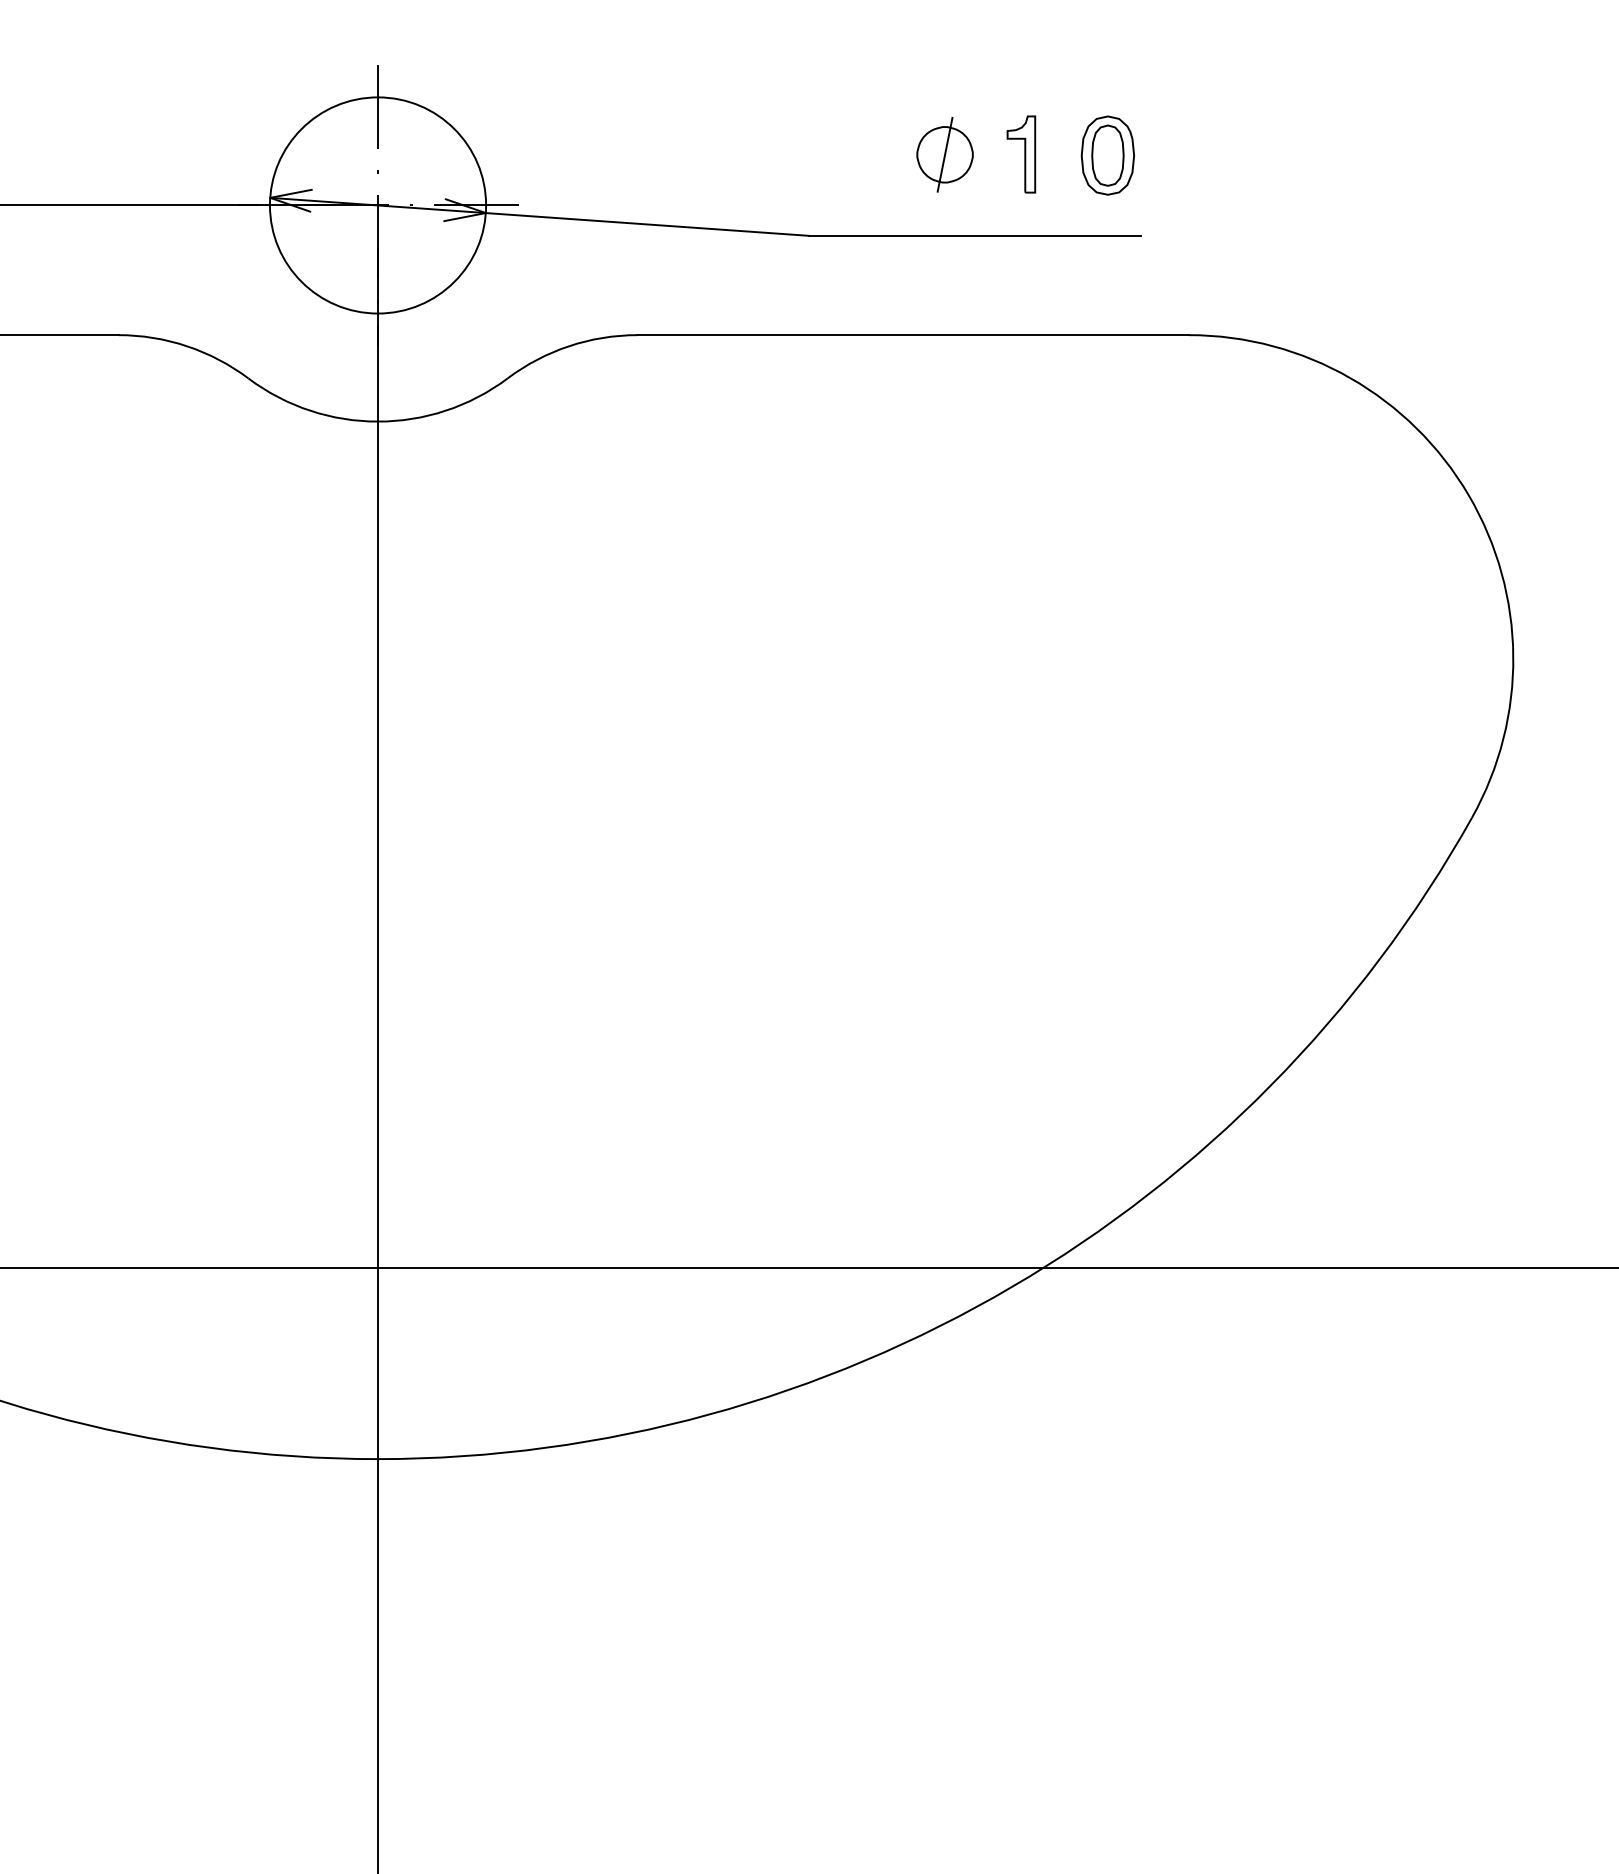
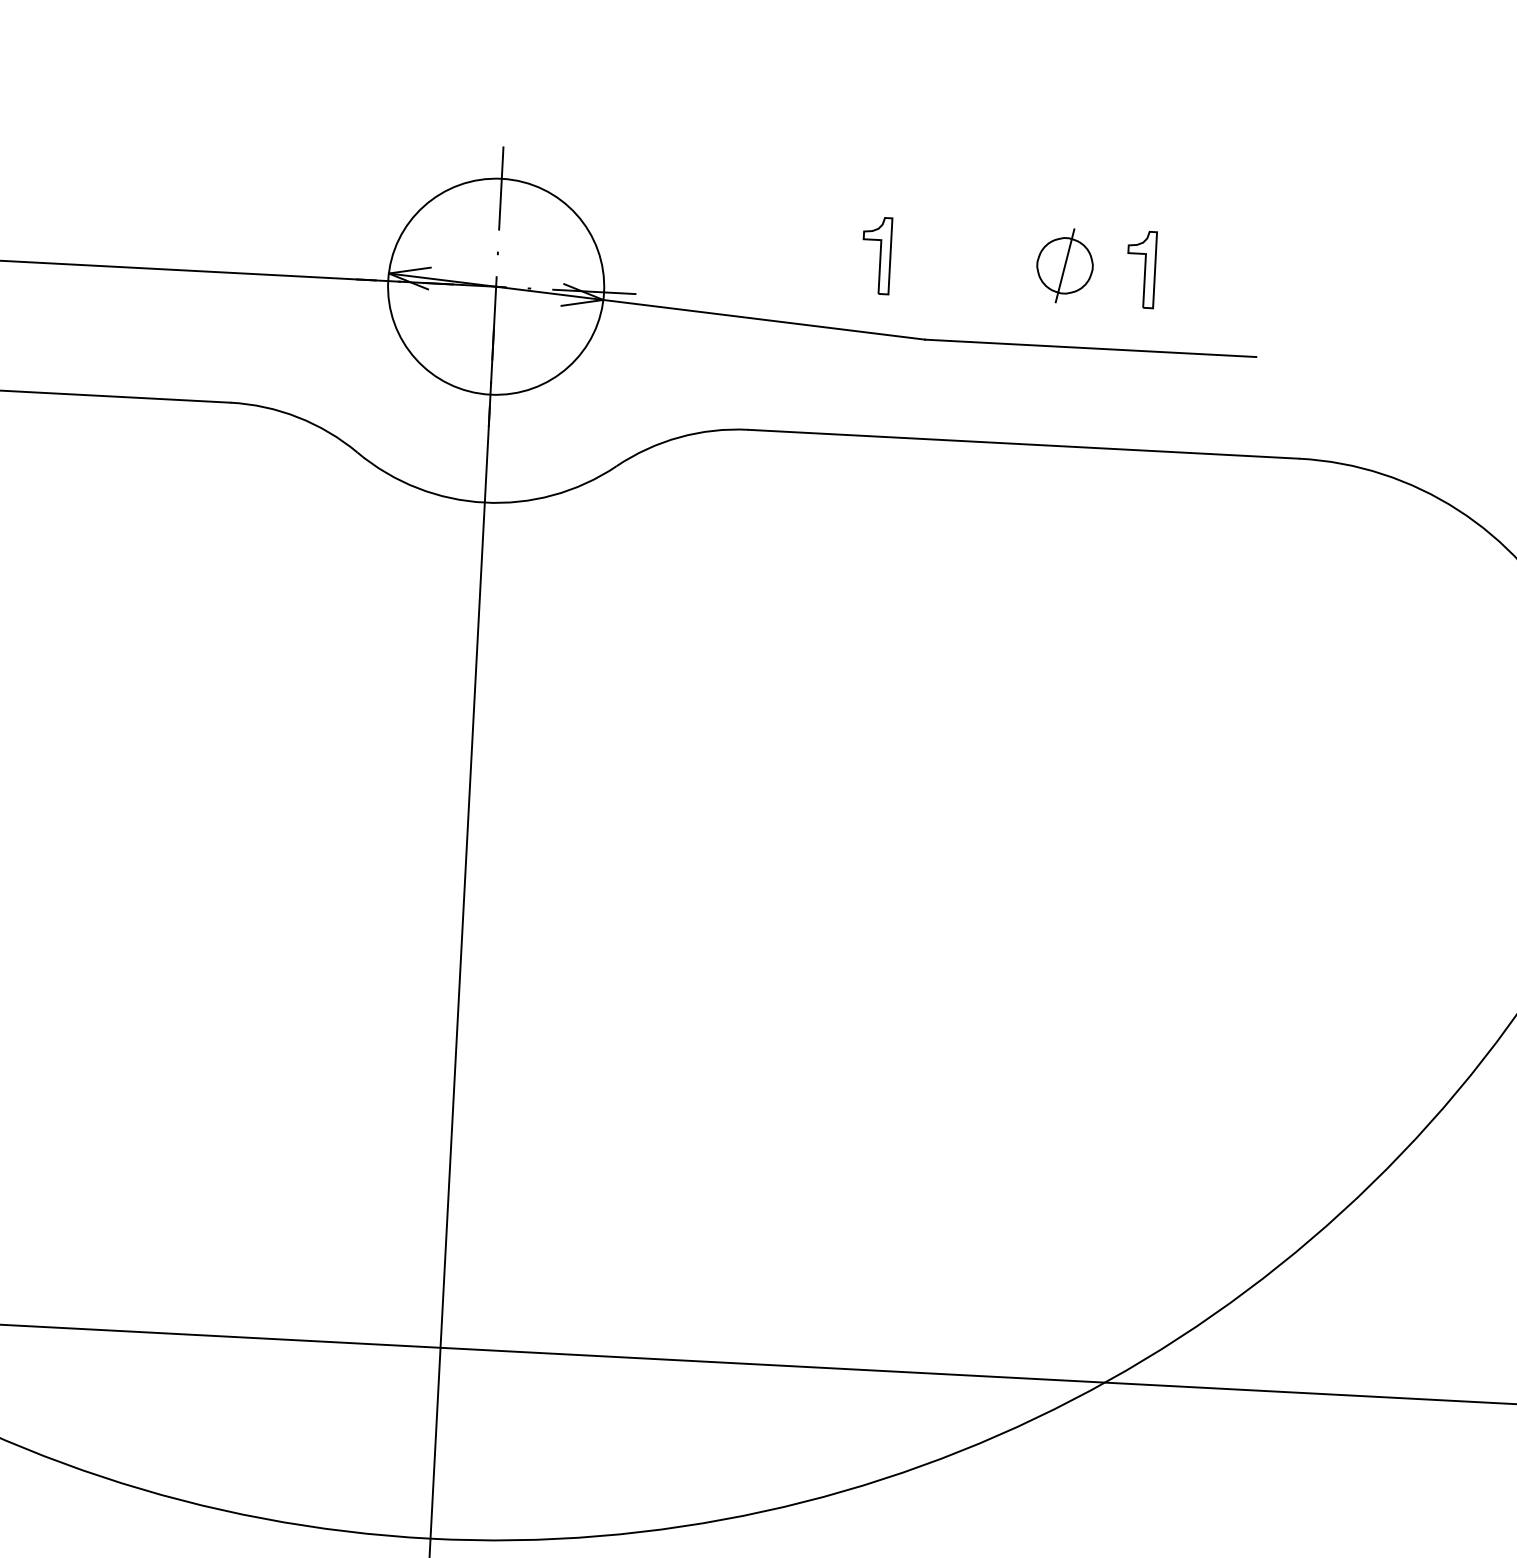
part: (756, 154) -> (876, 255), added
part: (1107, 155) -> (1227, 275), removed

